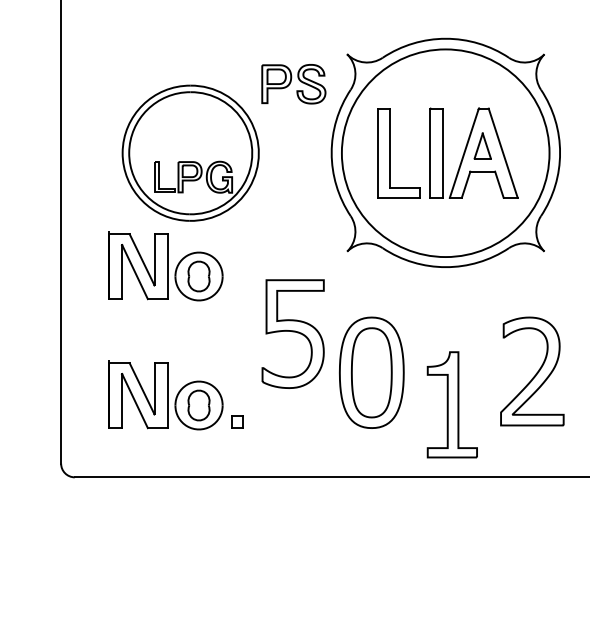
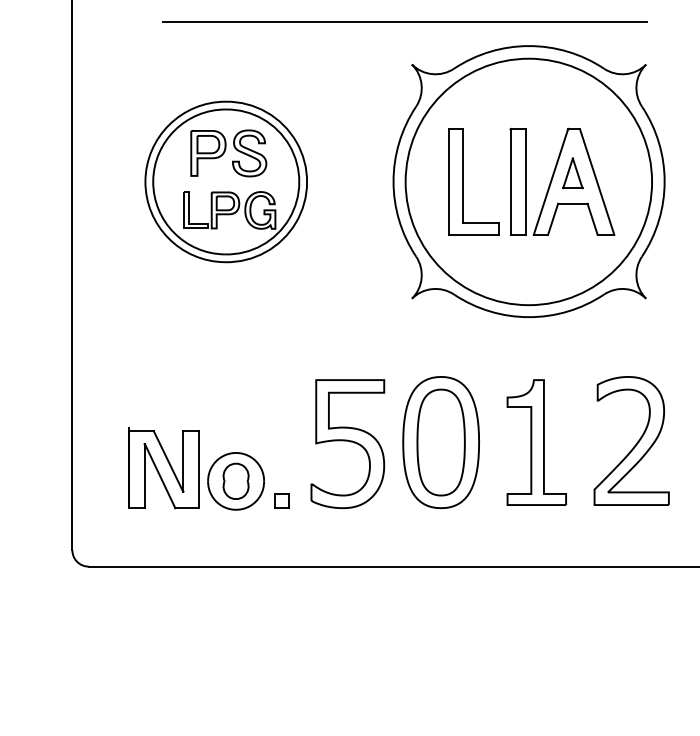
line: (341, 18) -> (405, 22), added
part: (293, 84) -> (228, 153), moved
part: (165, 266) -> (196, 316), removed
curve: (292, 332) -> (347, 442), moved
curve: (448, 404) -> (532, 442), moved

